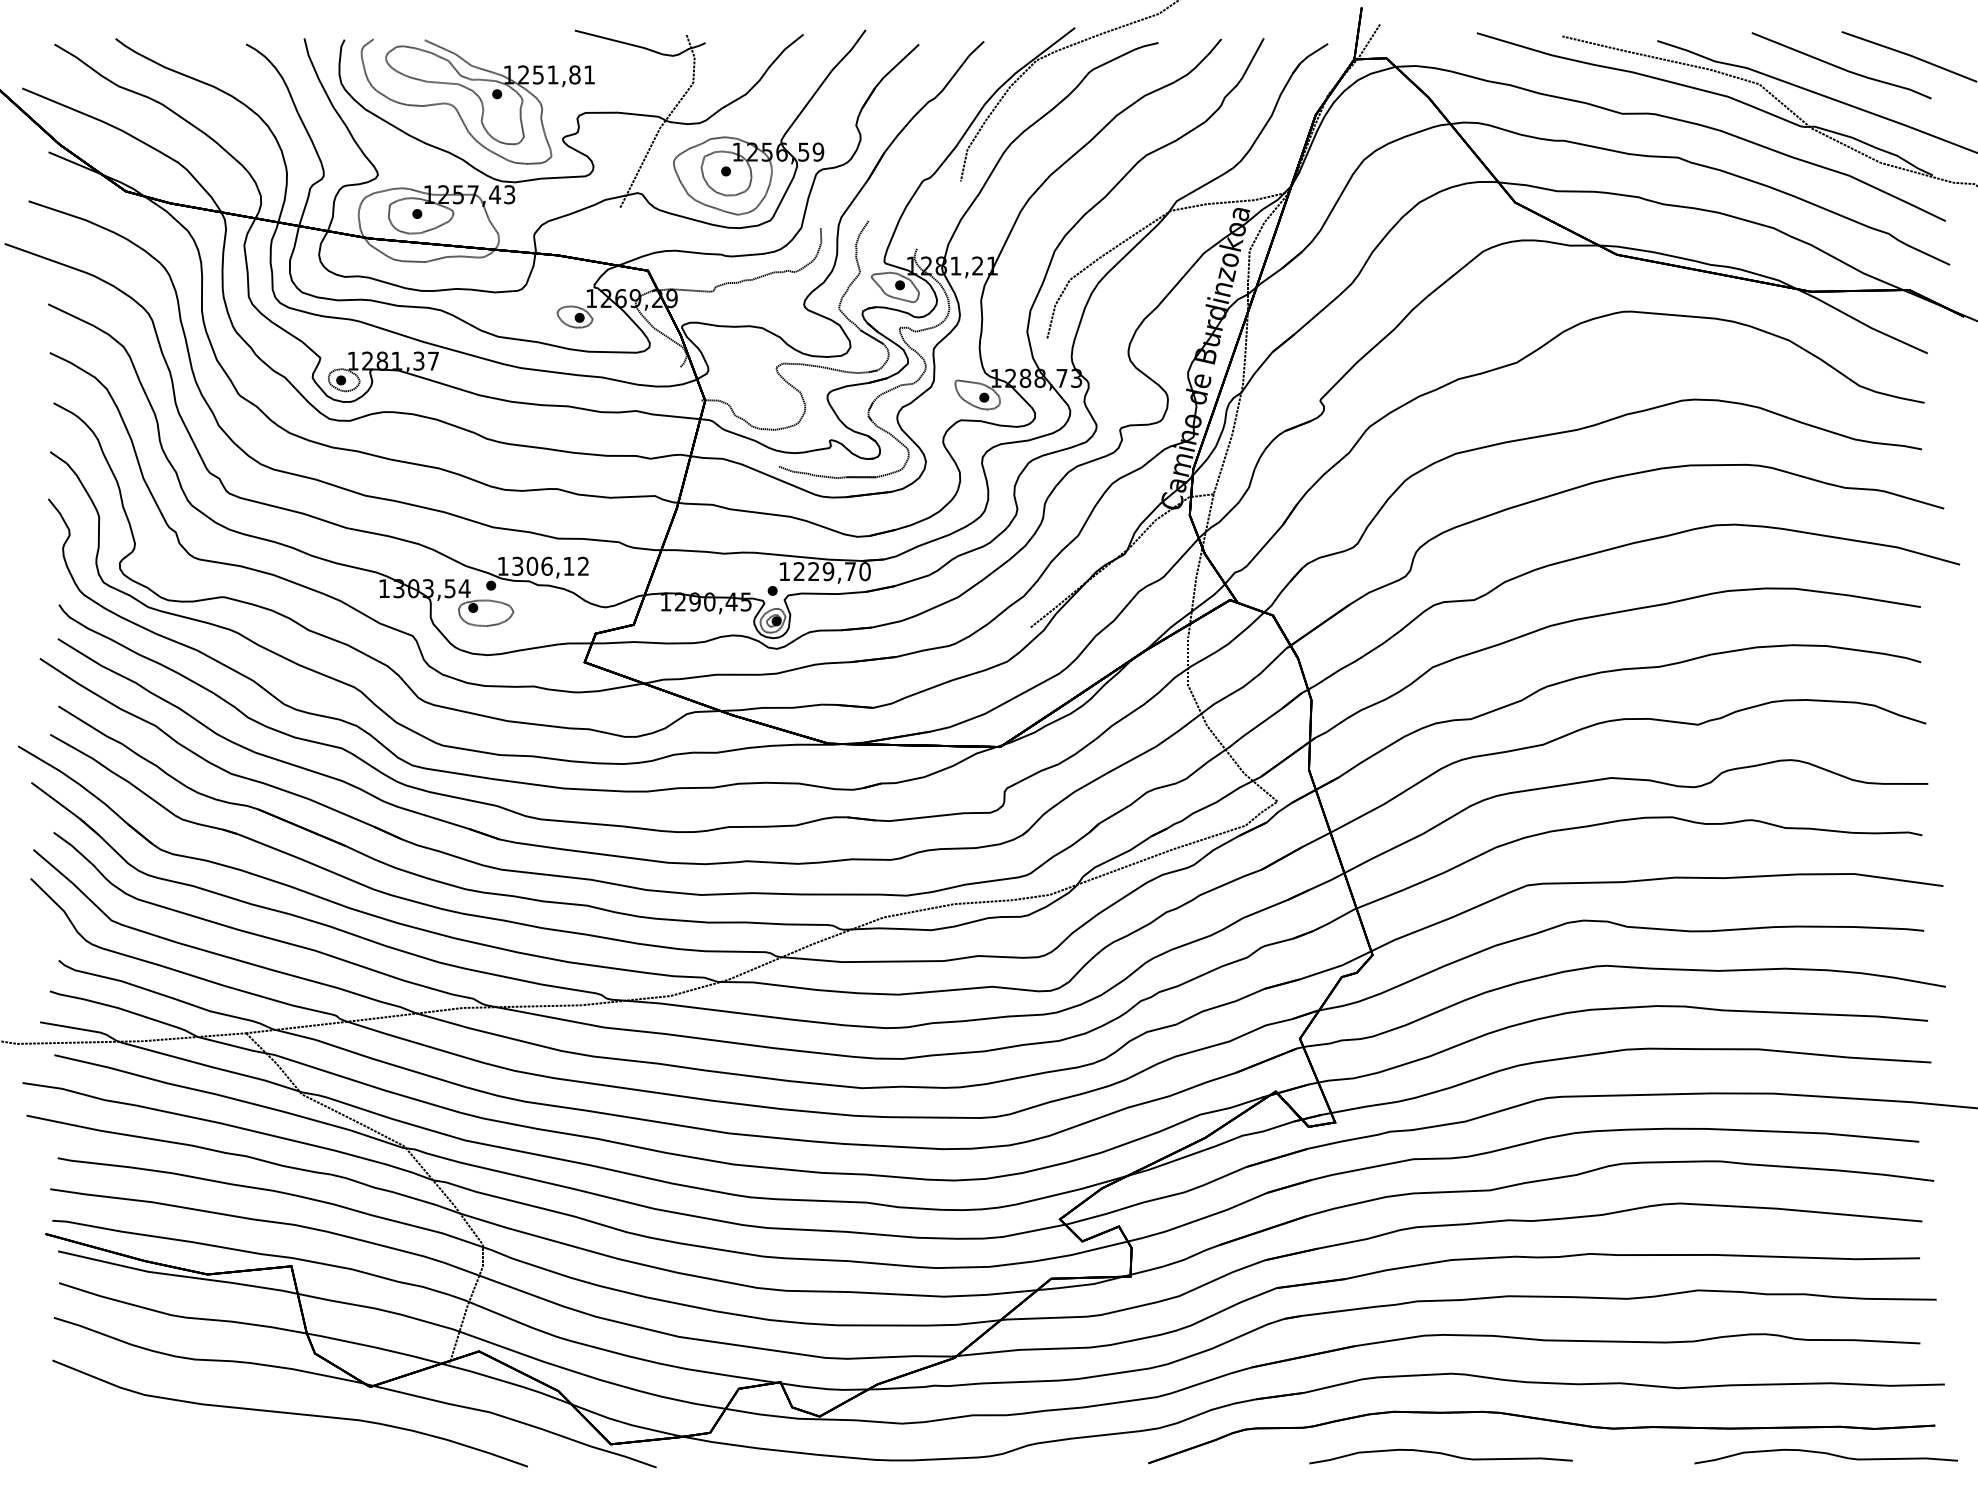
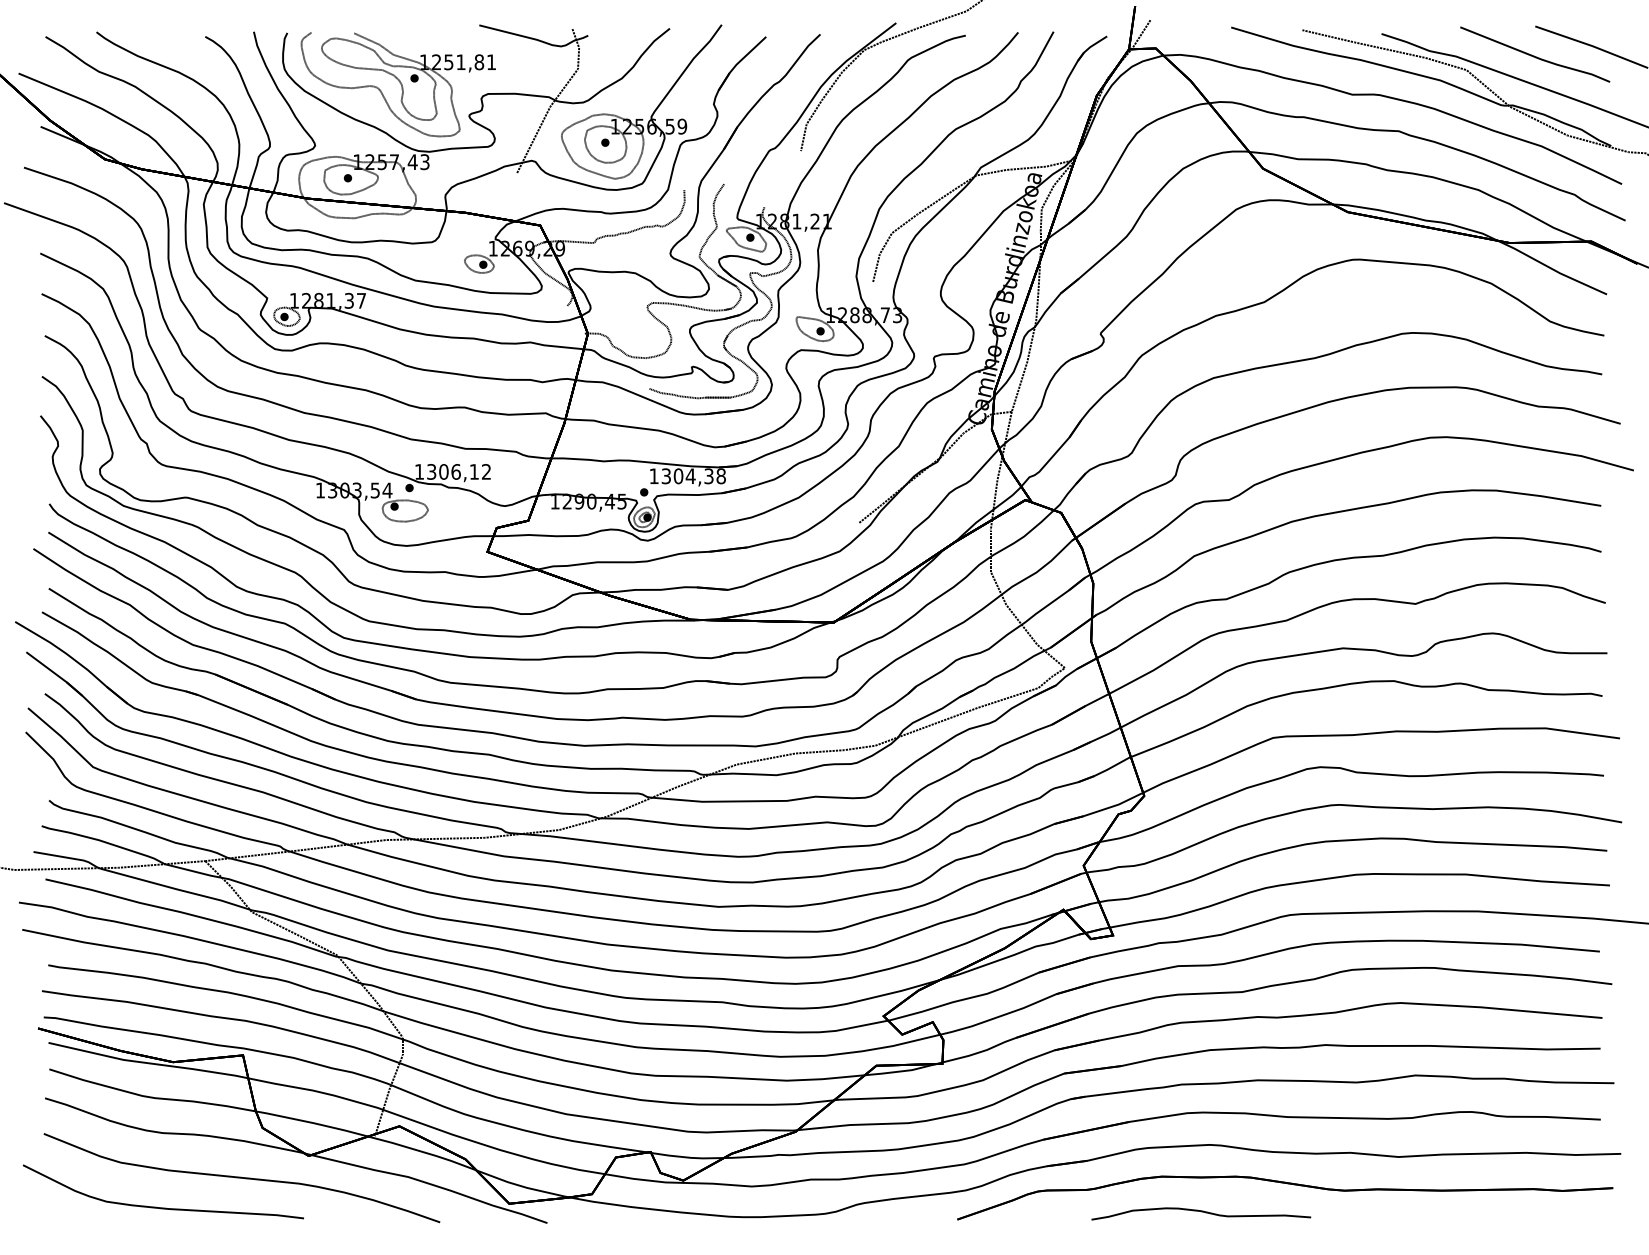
text: (831, 571) -> (693, 476), 1229,70 -> 1304,38
curve: (194, 1448) -> (162, 1207), added
part: (1826, 1456) -> (1522, 1213), removed

